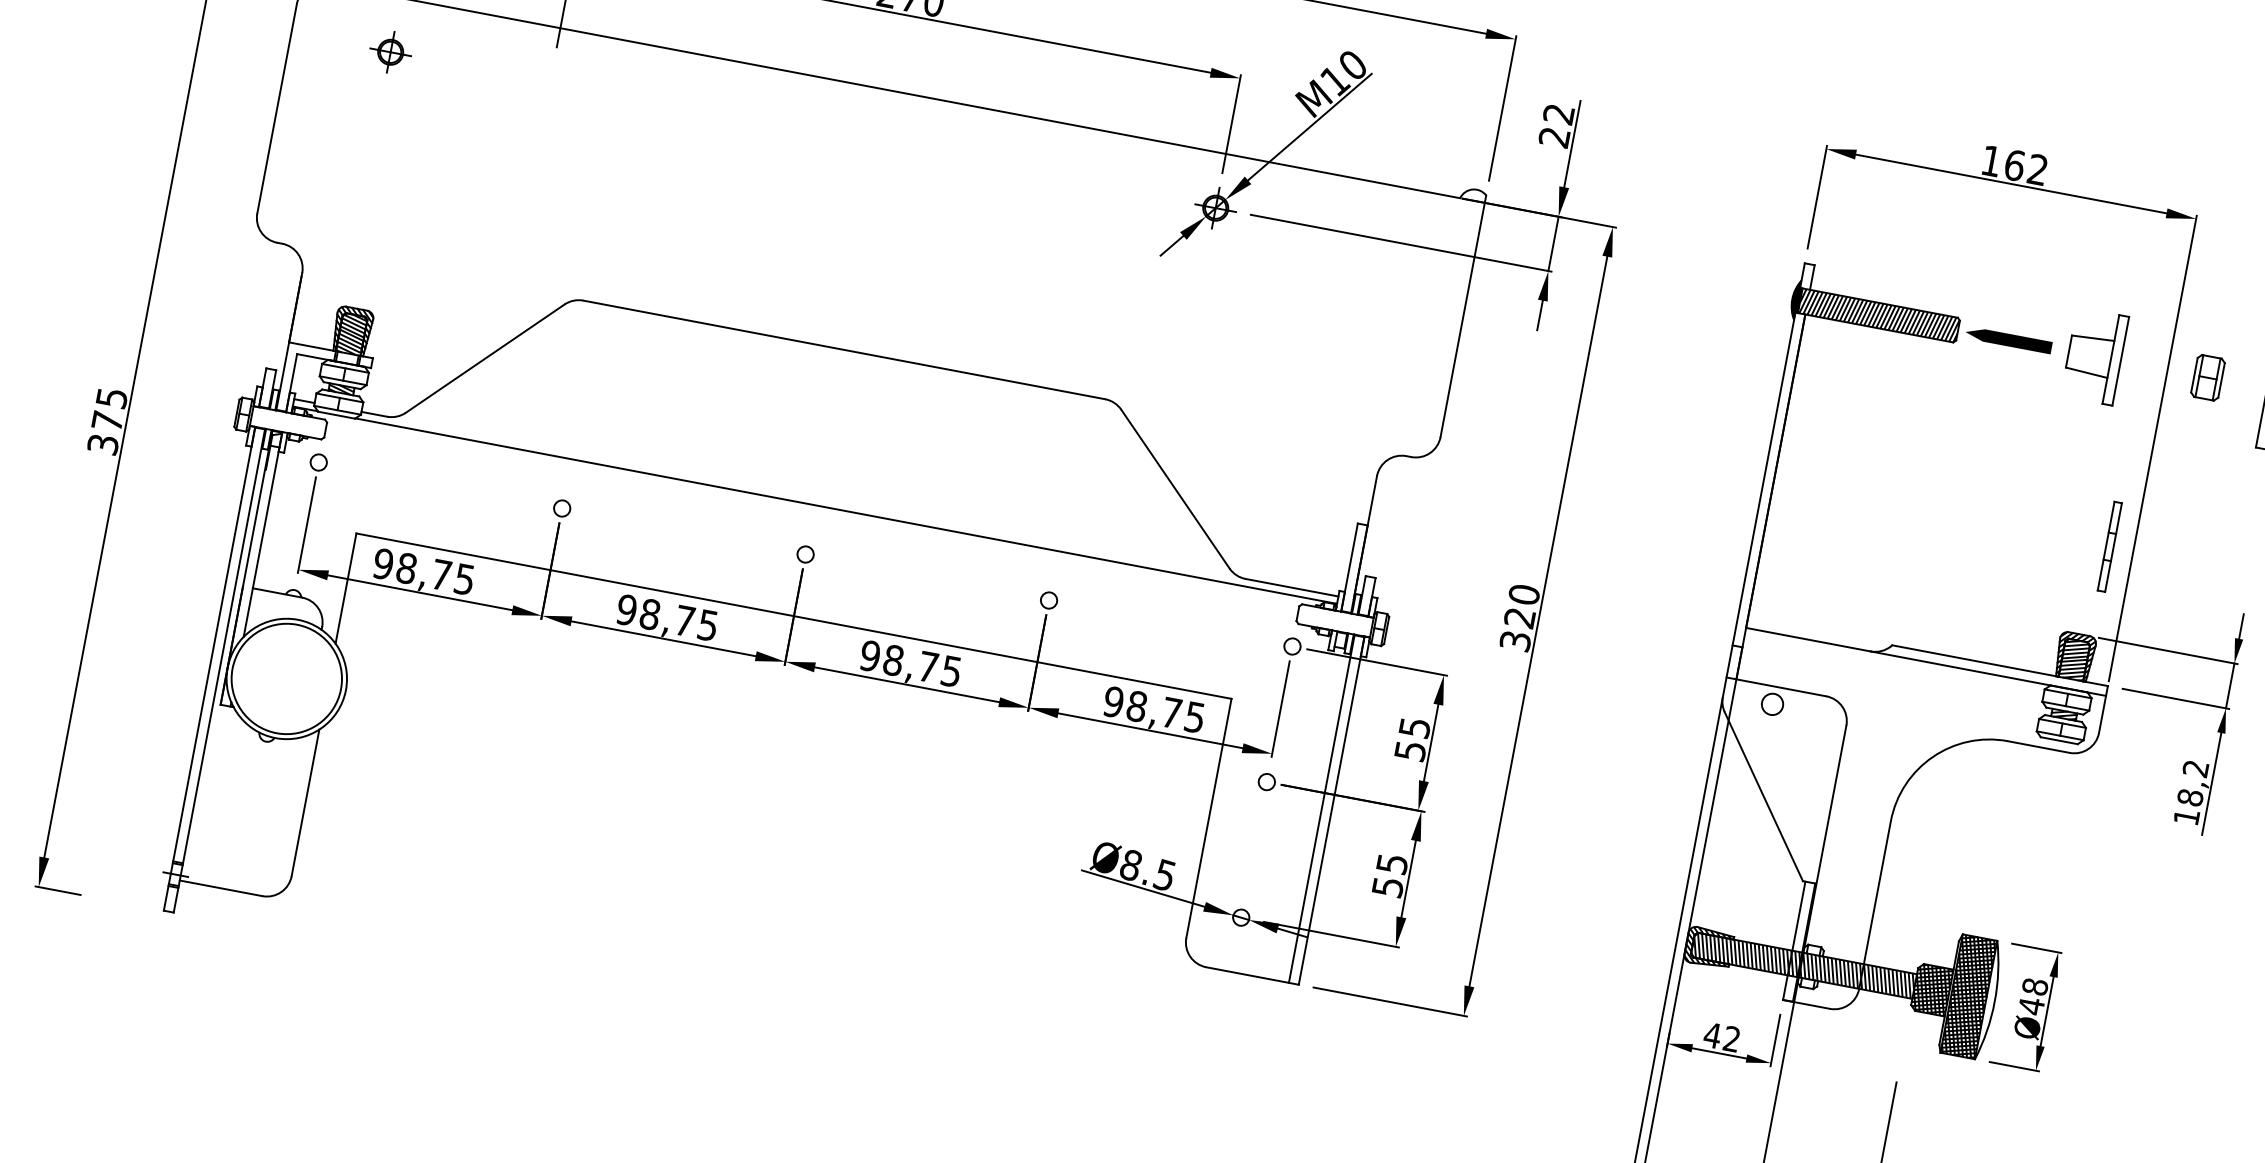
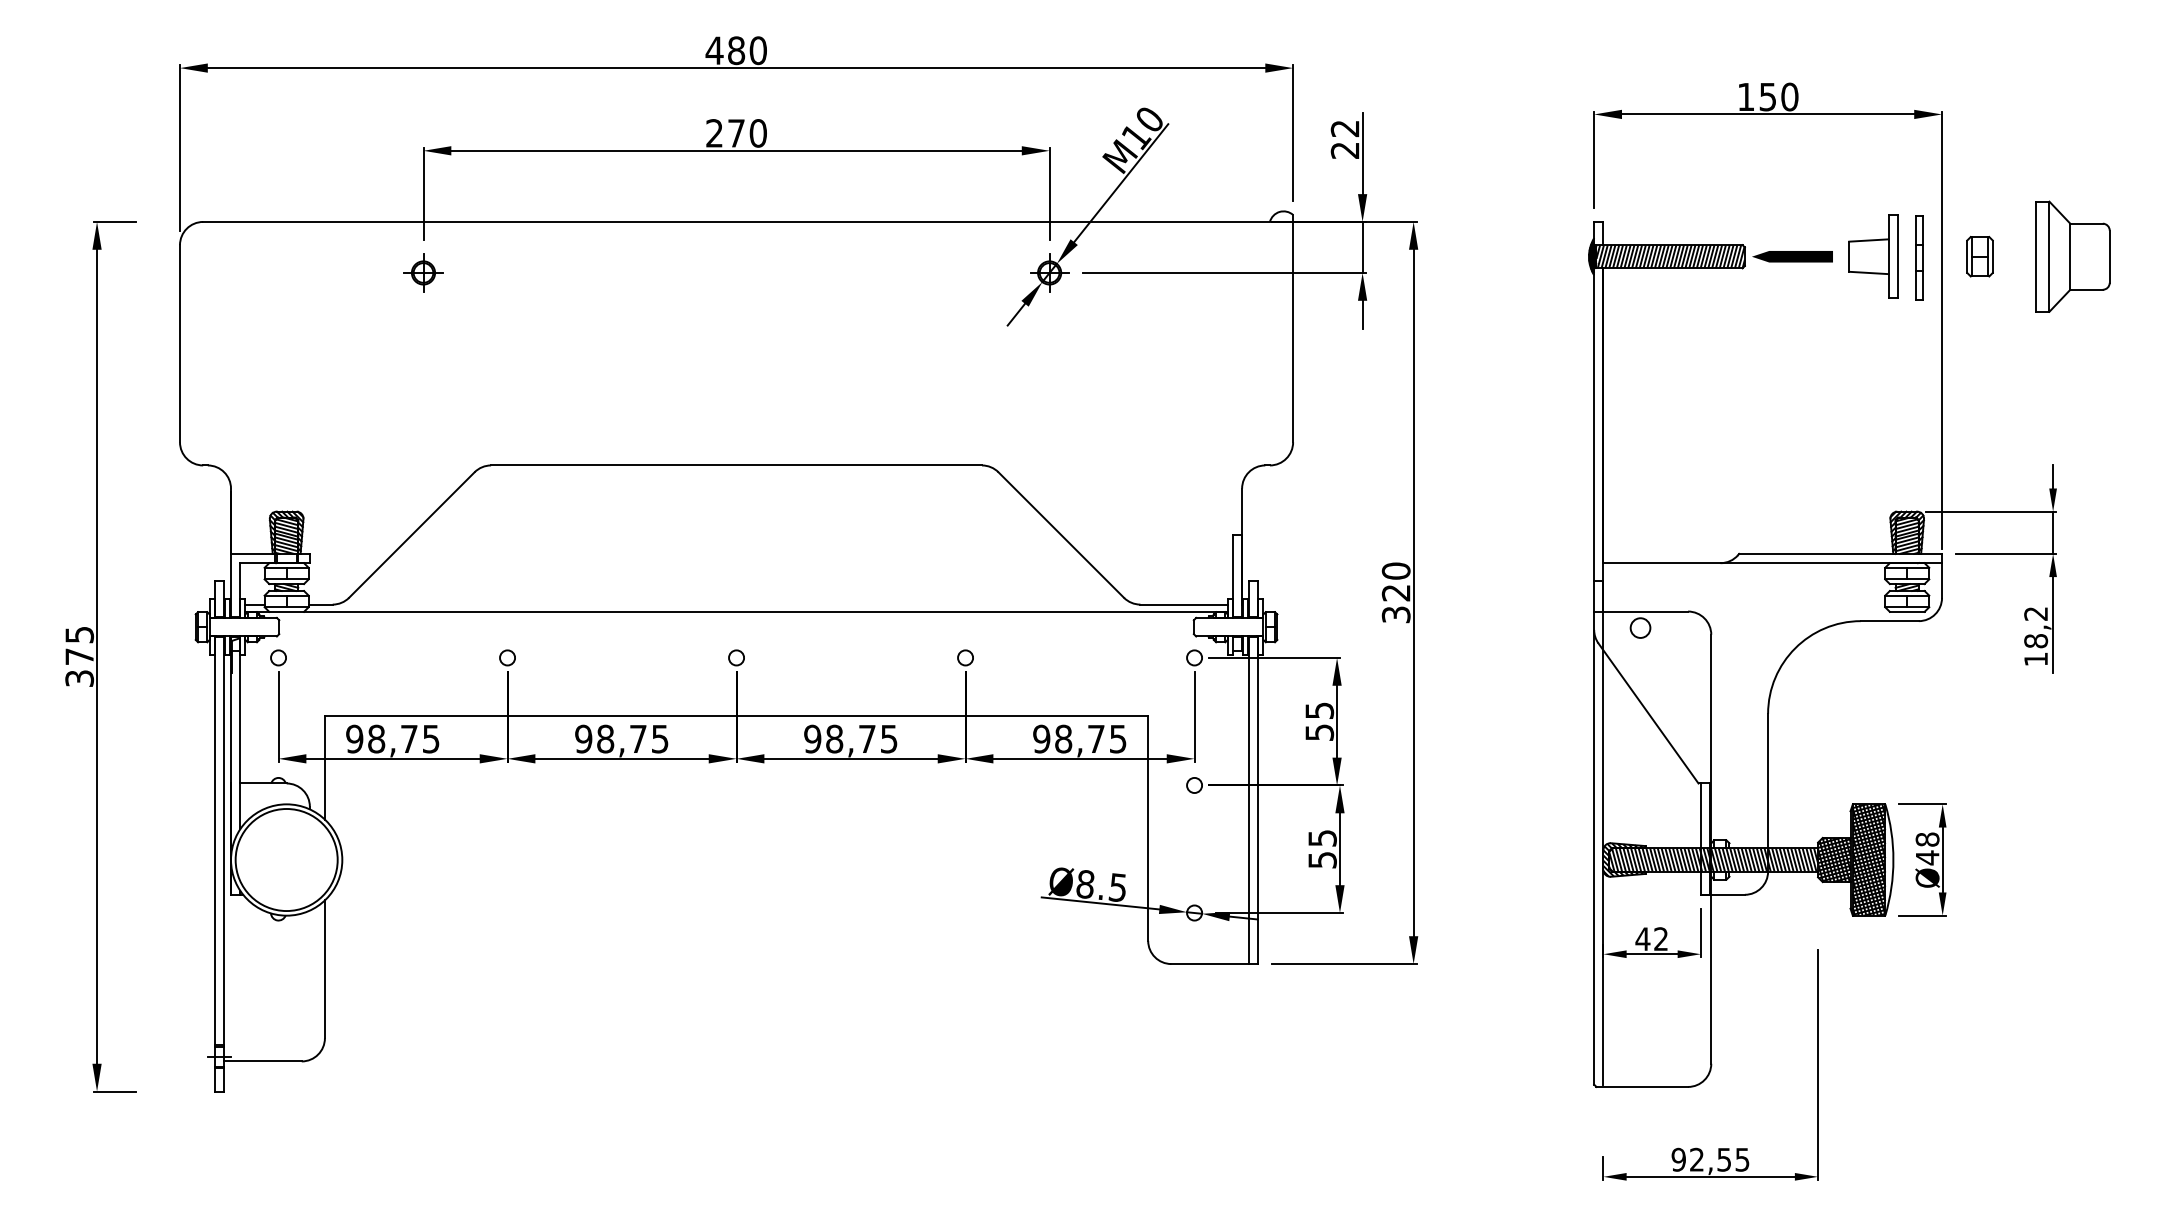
part: (390, 51) -> (423, 272), moved
text: (2025, 167) -> (1778, 96), 162 -> 150
part: (2109, 546) -> (1919, 257), moved

